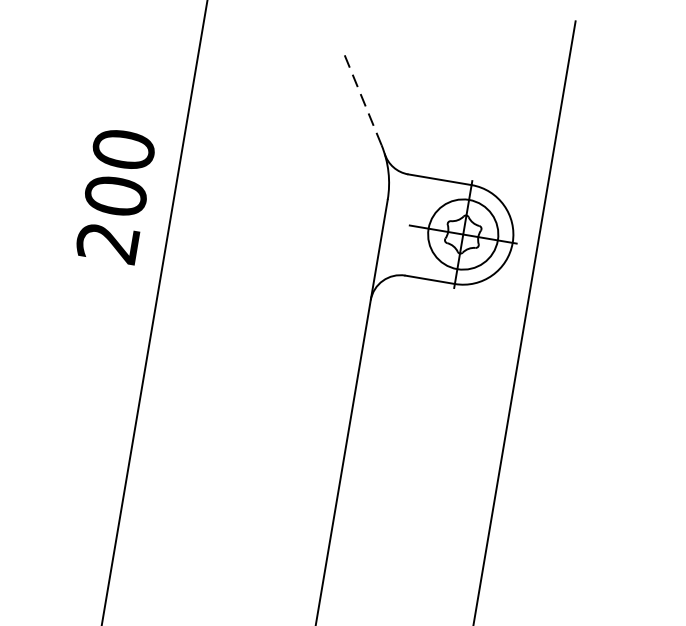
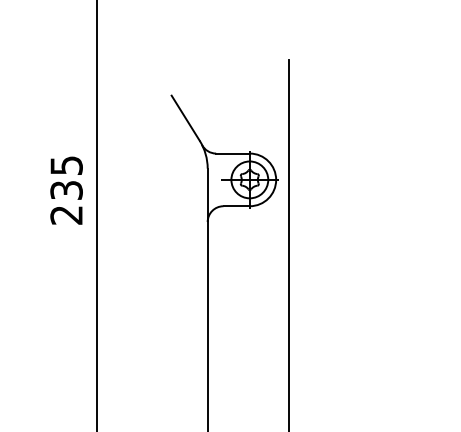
line: (361, 98) -> (185, 118), dashed -> solid
text: (119, 171) -> (66, 177), 200 -> 235

